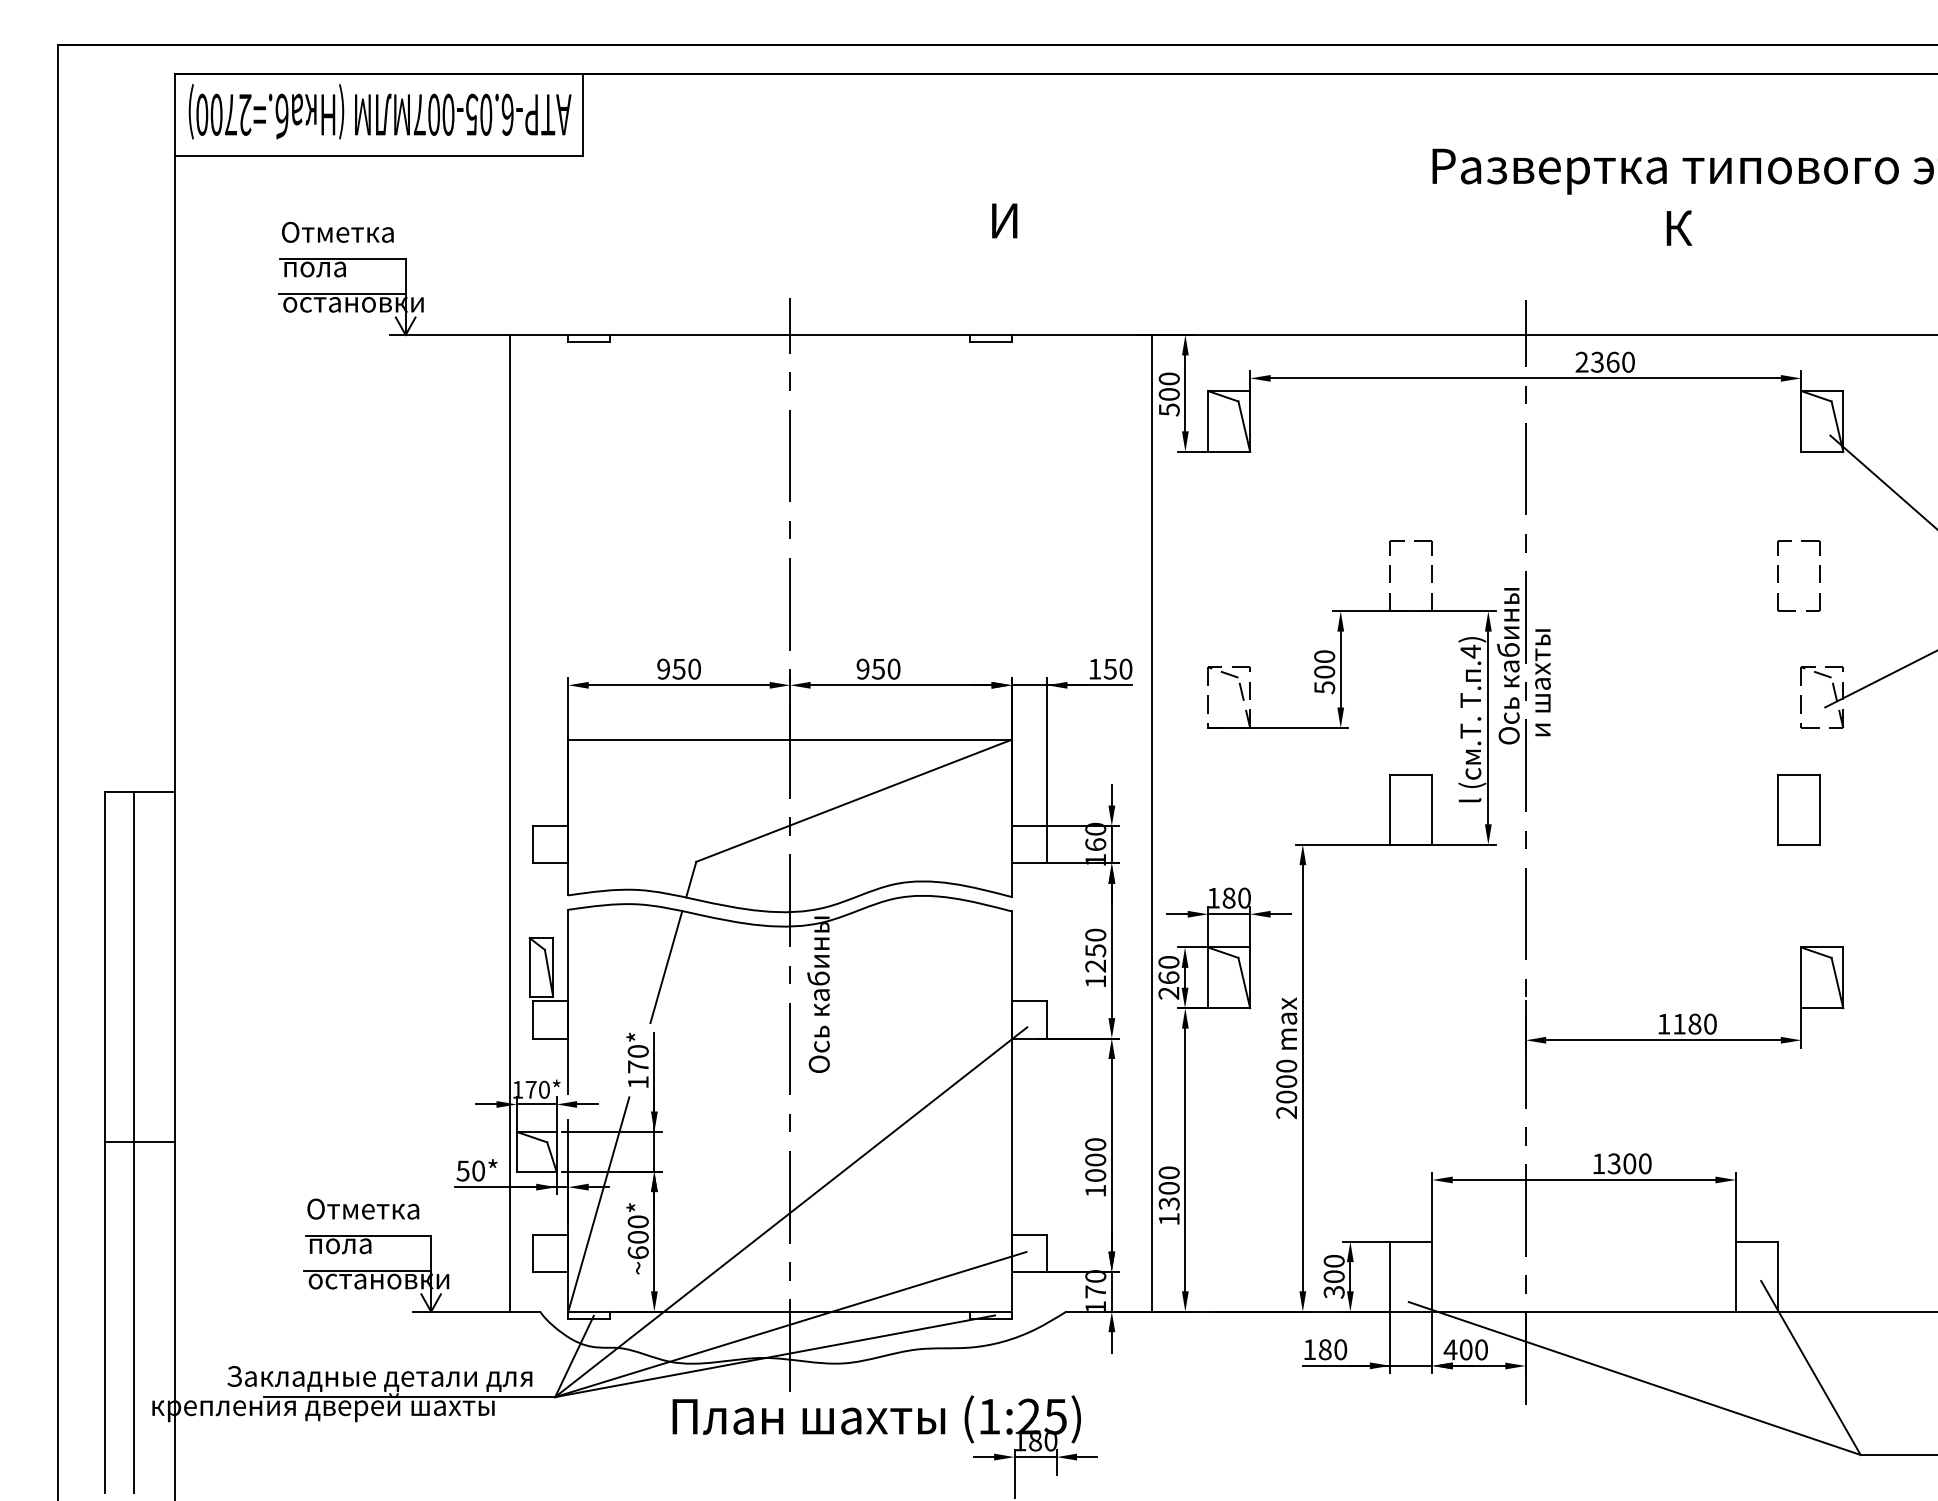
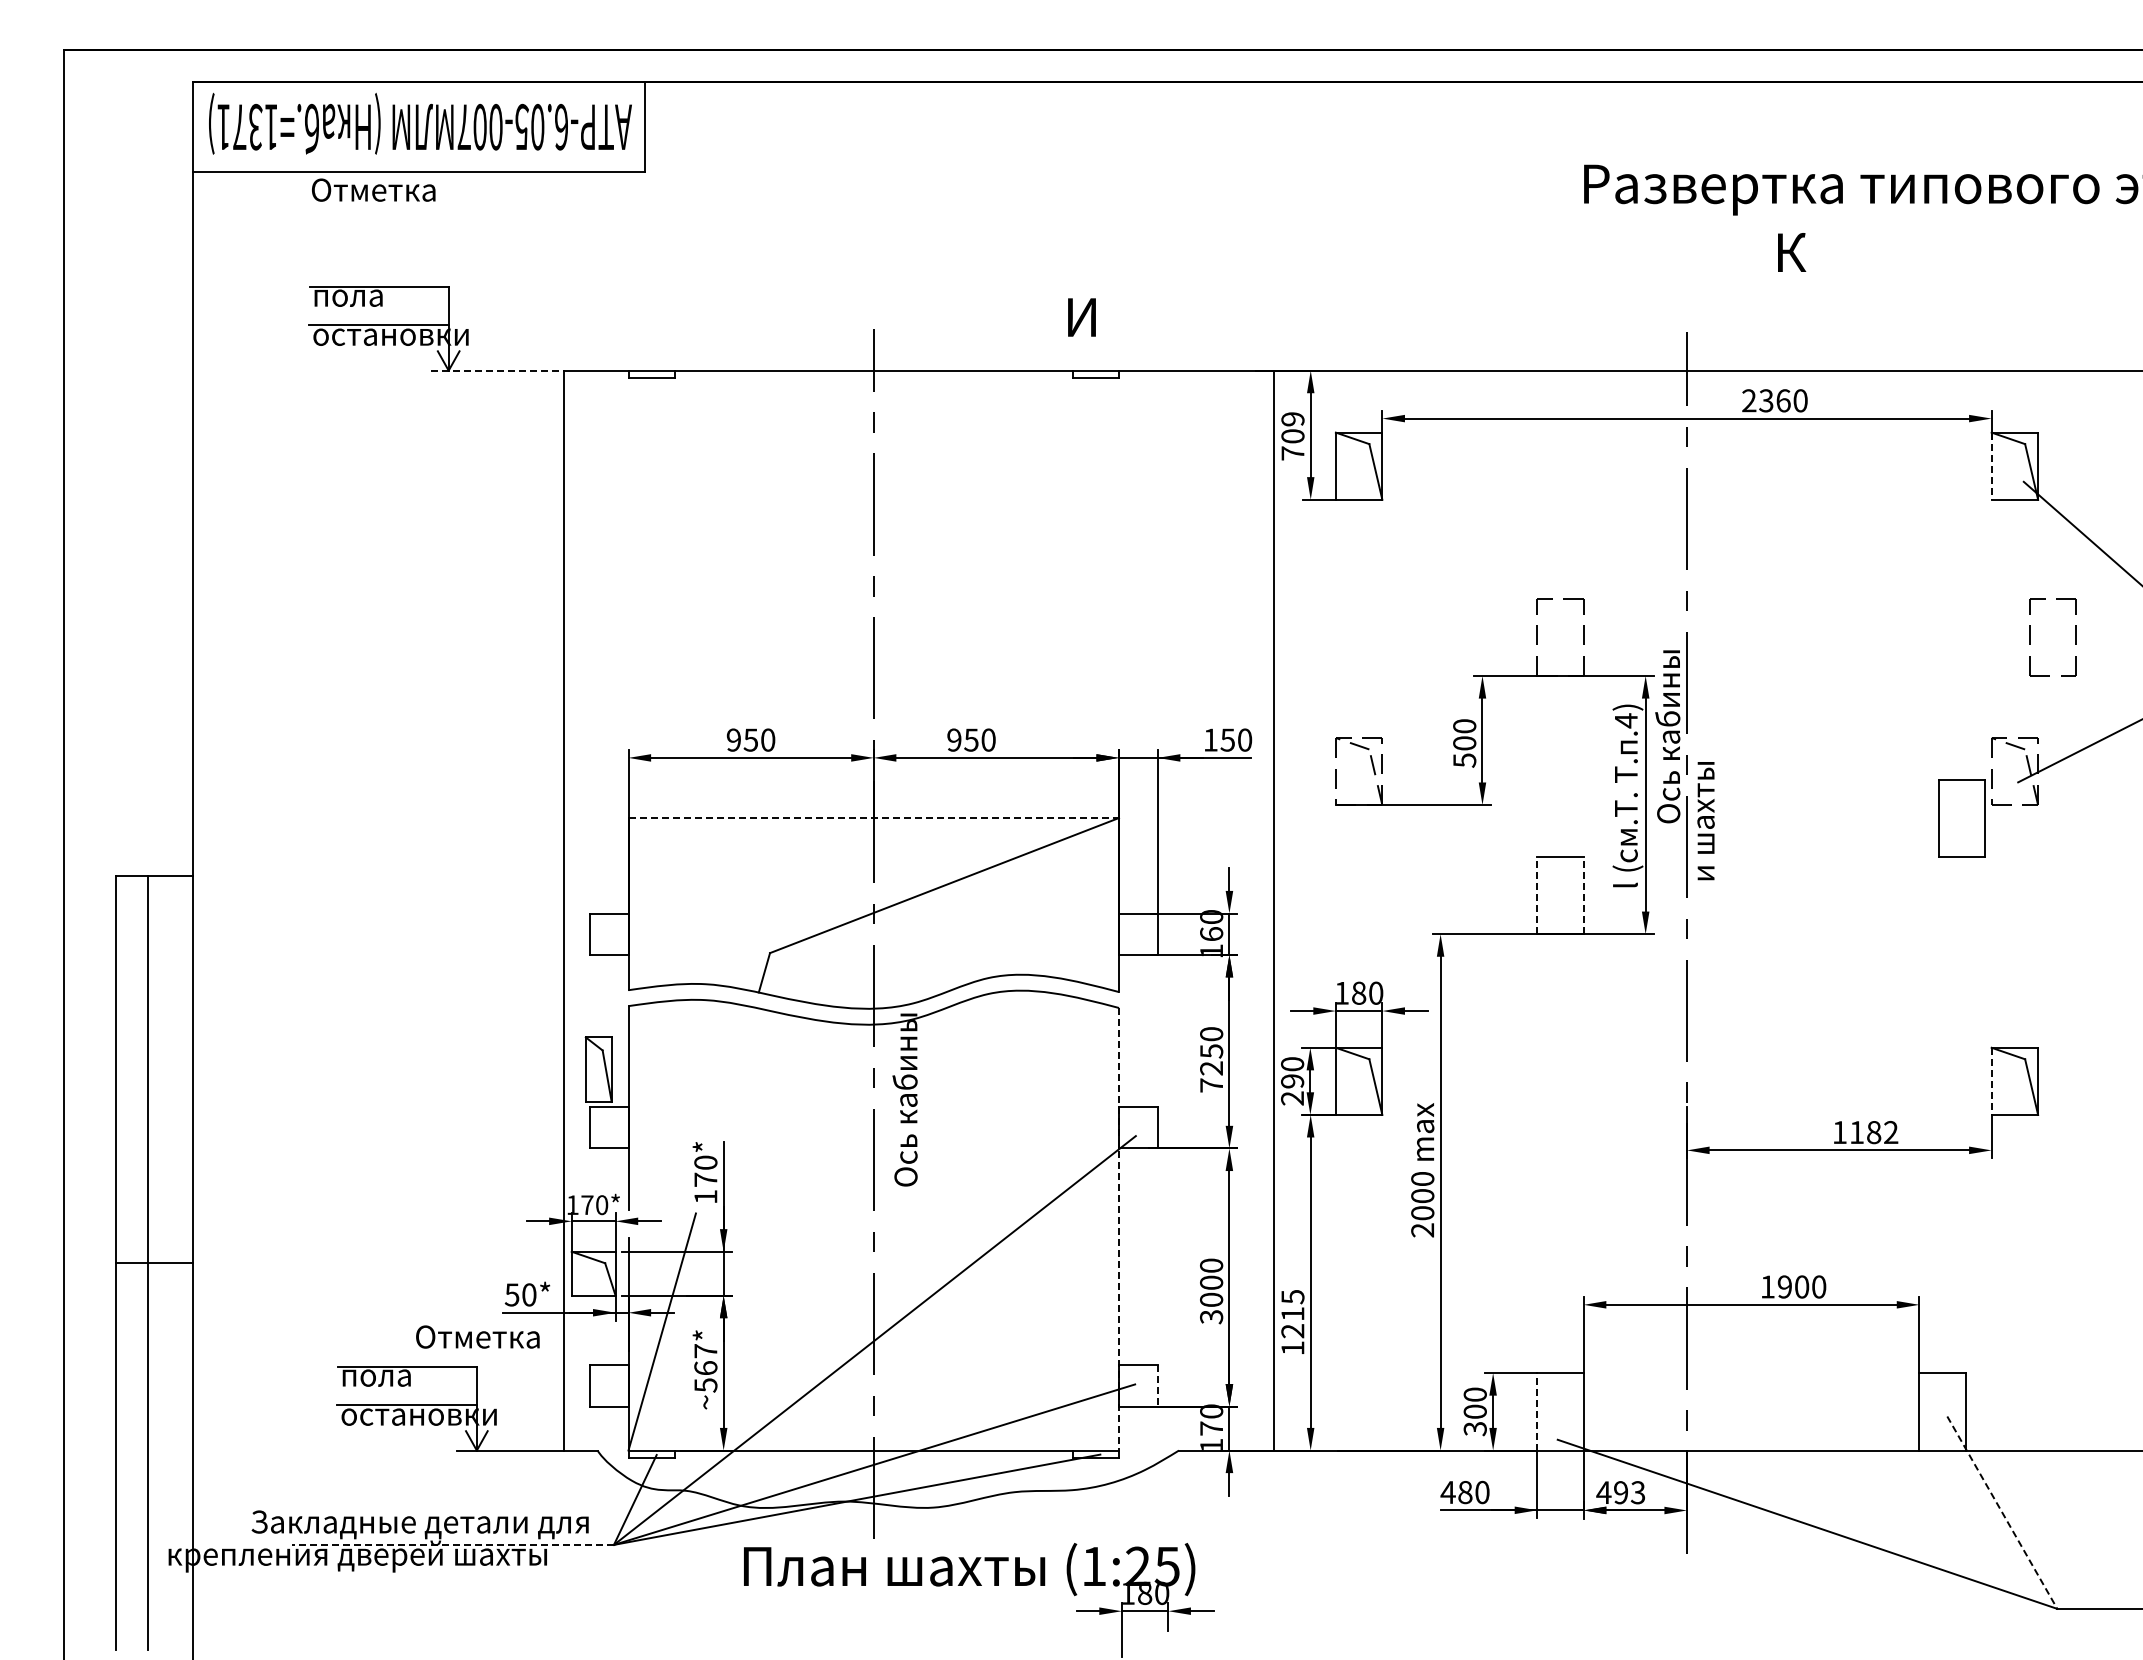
text: (223, 114) -> (247, 126), .=2700) -> .=1371)
text: (1004, 220) -> (1081, 317), moved
text: (1679, 228) -> (1792, 252), moved
text: (337, 231) -> (373, 189), moved
line: (450, 334) -> (498, 370), solid -> dashed
text: (1168, 394) -> (1292, 436), 500 -> 709
line: (1801, 421) -> (1991, 466), solid -> dashed
part: (1778, 576) -> (2030, 637), moved
text: (1542, 683) -> (1705, 821), moved
line: (790, 740) -> (874, 818), solid -> dashed
line: (1390, 809) -> (1537, 895), solid -> dashed
line: (1432, 809) -> (1583, 895), solid -> dashed
part: (1798, 809) -> (1961, 818), moved
line: (665, 967) -> (736, 1069), removed
text: (1168, 977) -> (1292, 1081), 260 -> 290
line: (1801, 977) -> (1991, 1081), solid -> dashed
text: (1095, 981) -> (1211, 1085), 1250 -> 7250
text: (1710, 1024) -> (1891, 1132), 1180 -> 1182
line: (1012, 1111) -> (1119, 1229), solid -> dashed
text: (1613, 1163) -> (1784, 1286), 1300 -> 1900
text: (1168, 1188) -> (1292, 1314), 1300 -> 1215
text: (1095, 1191) -> (1211, 1317), 1000 -> 3000
text: (362, 1208) -> (477, 1336), moved
text: (637, 1237) -> (705, 1368), ~600* -> ~567*
line: (1046, 1253) -> (1157, 1386), solid -> dashed
line: (1390, 1276) -> (1537, 1411), solid -> dashed
text: (1309, 1349) -> (1447, 1492), 180 -> 480
text: (1473, 1349) -> (1629, 1492), 400 -> 493
line: (1811, 1367) -> (2002, 1512), solid -> dashed
line: (409, 1396) -> (452, 1544), solid -> dashed

